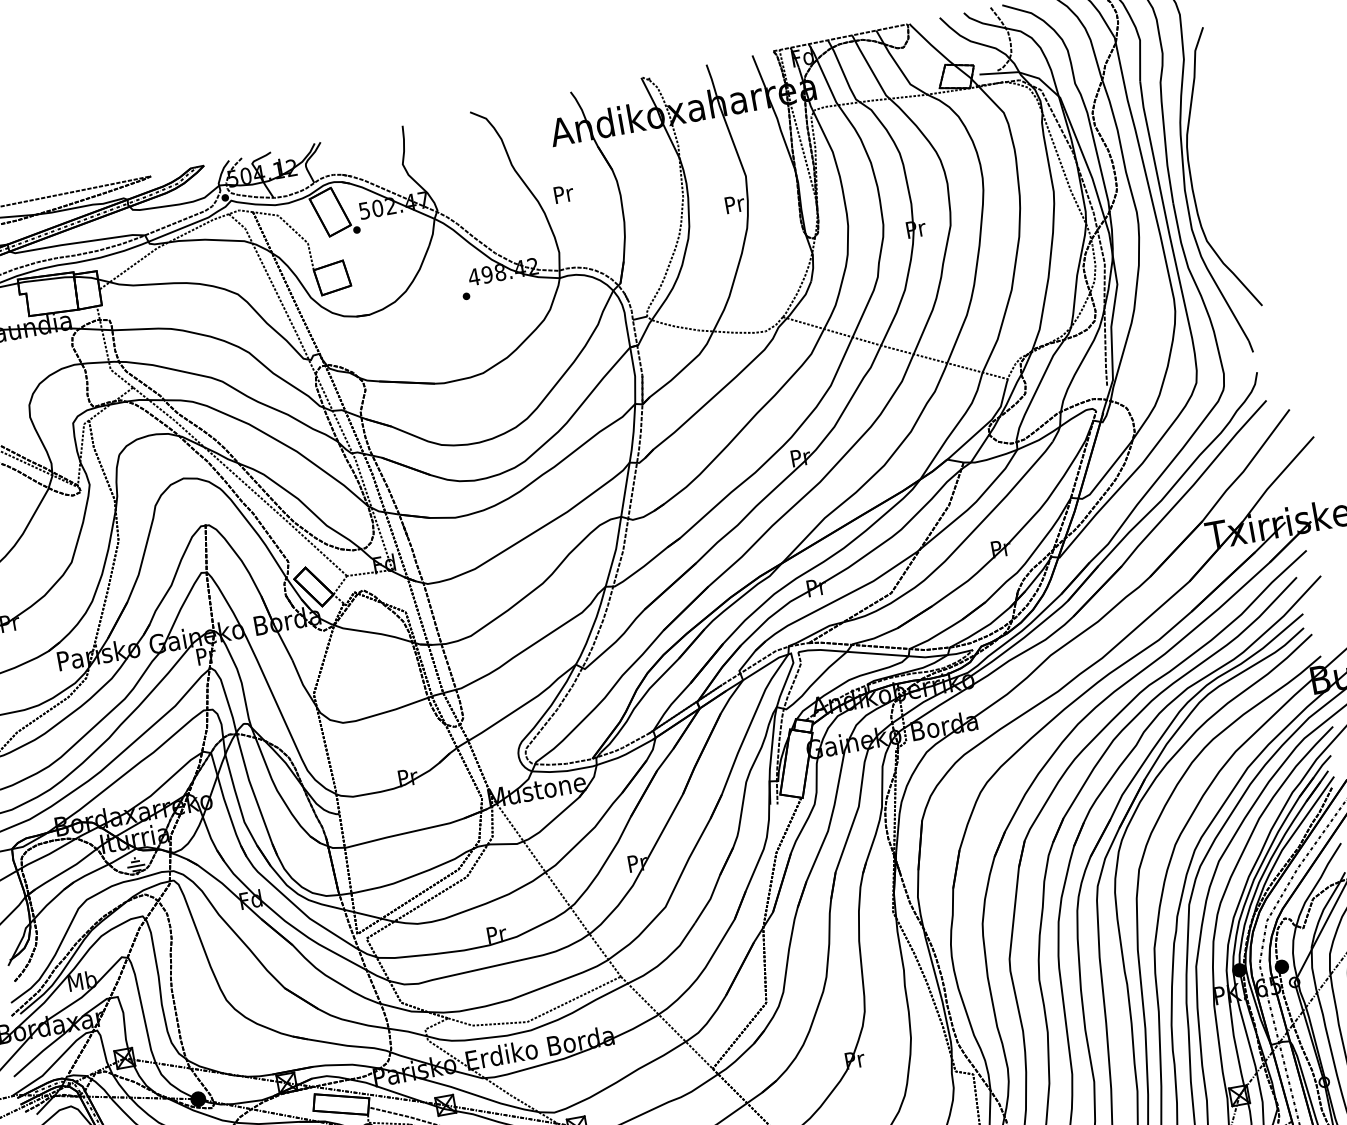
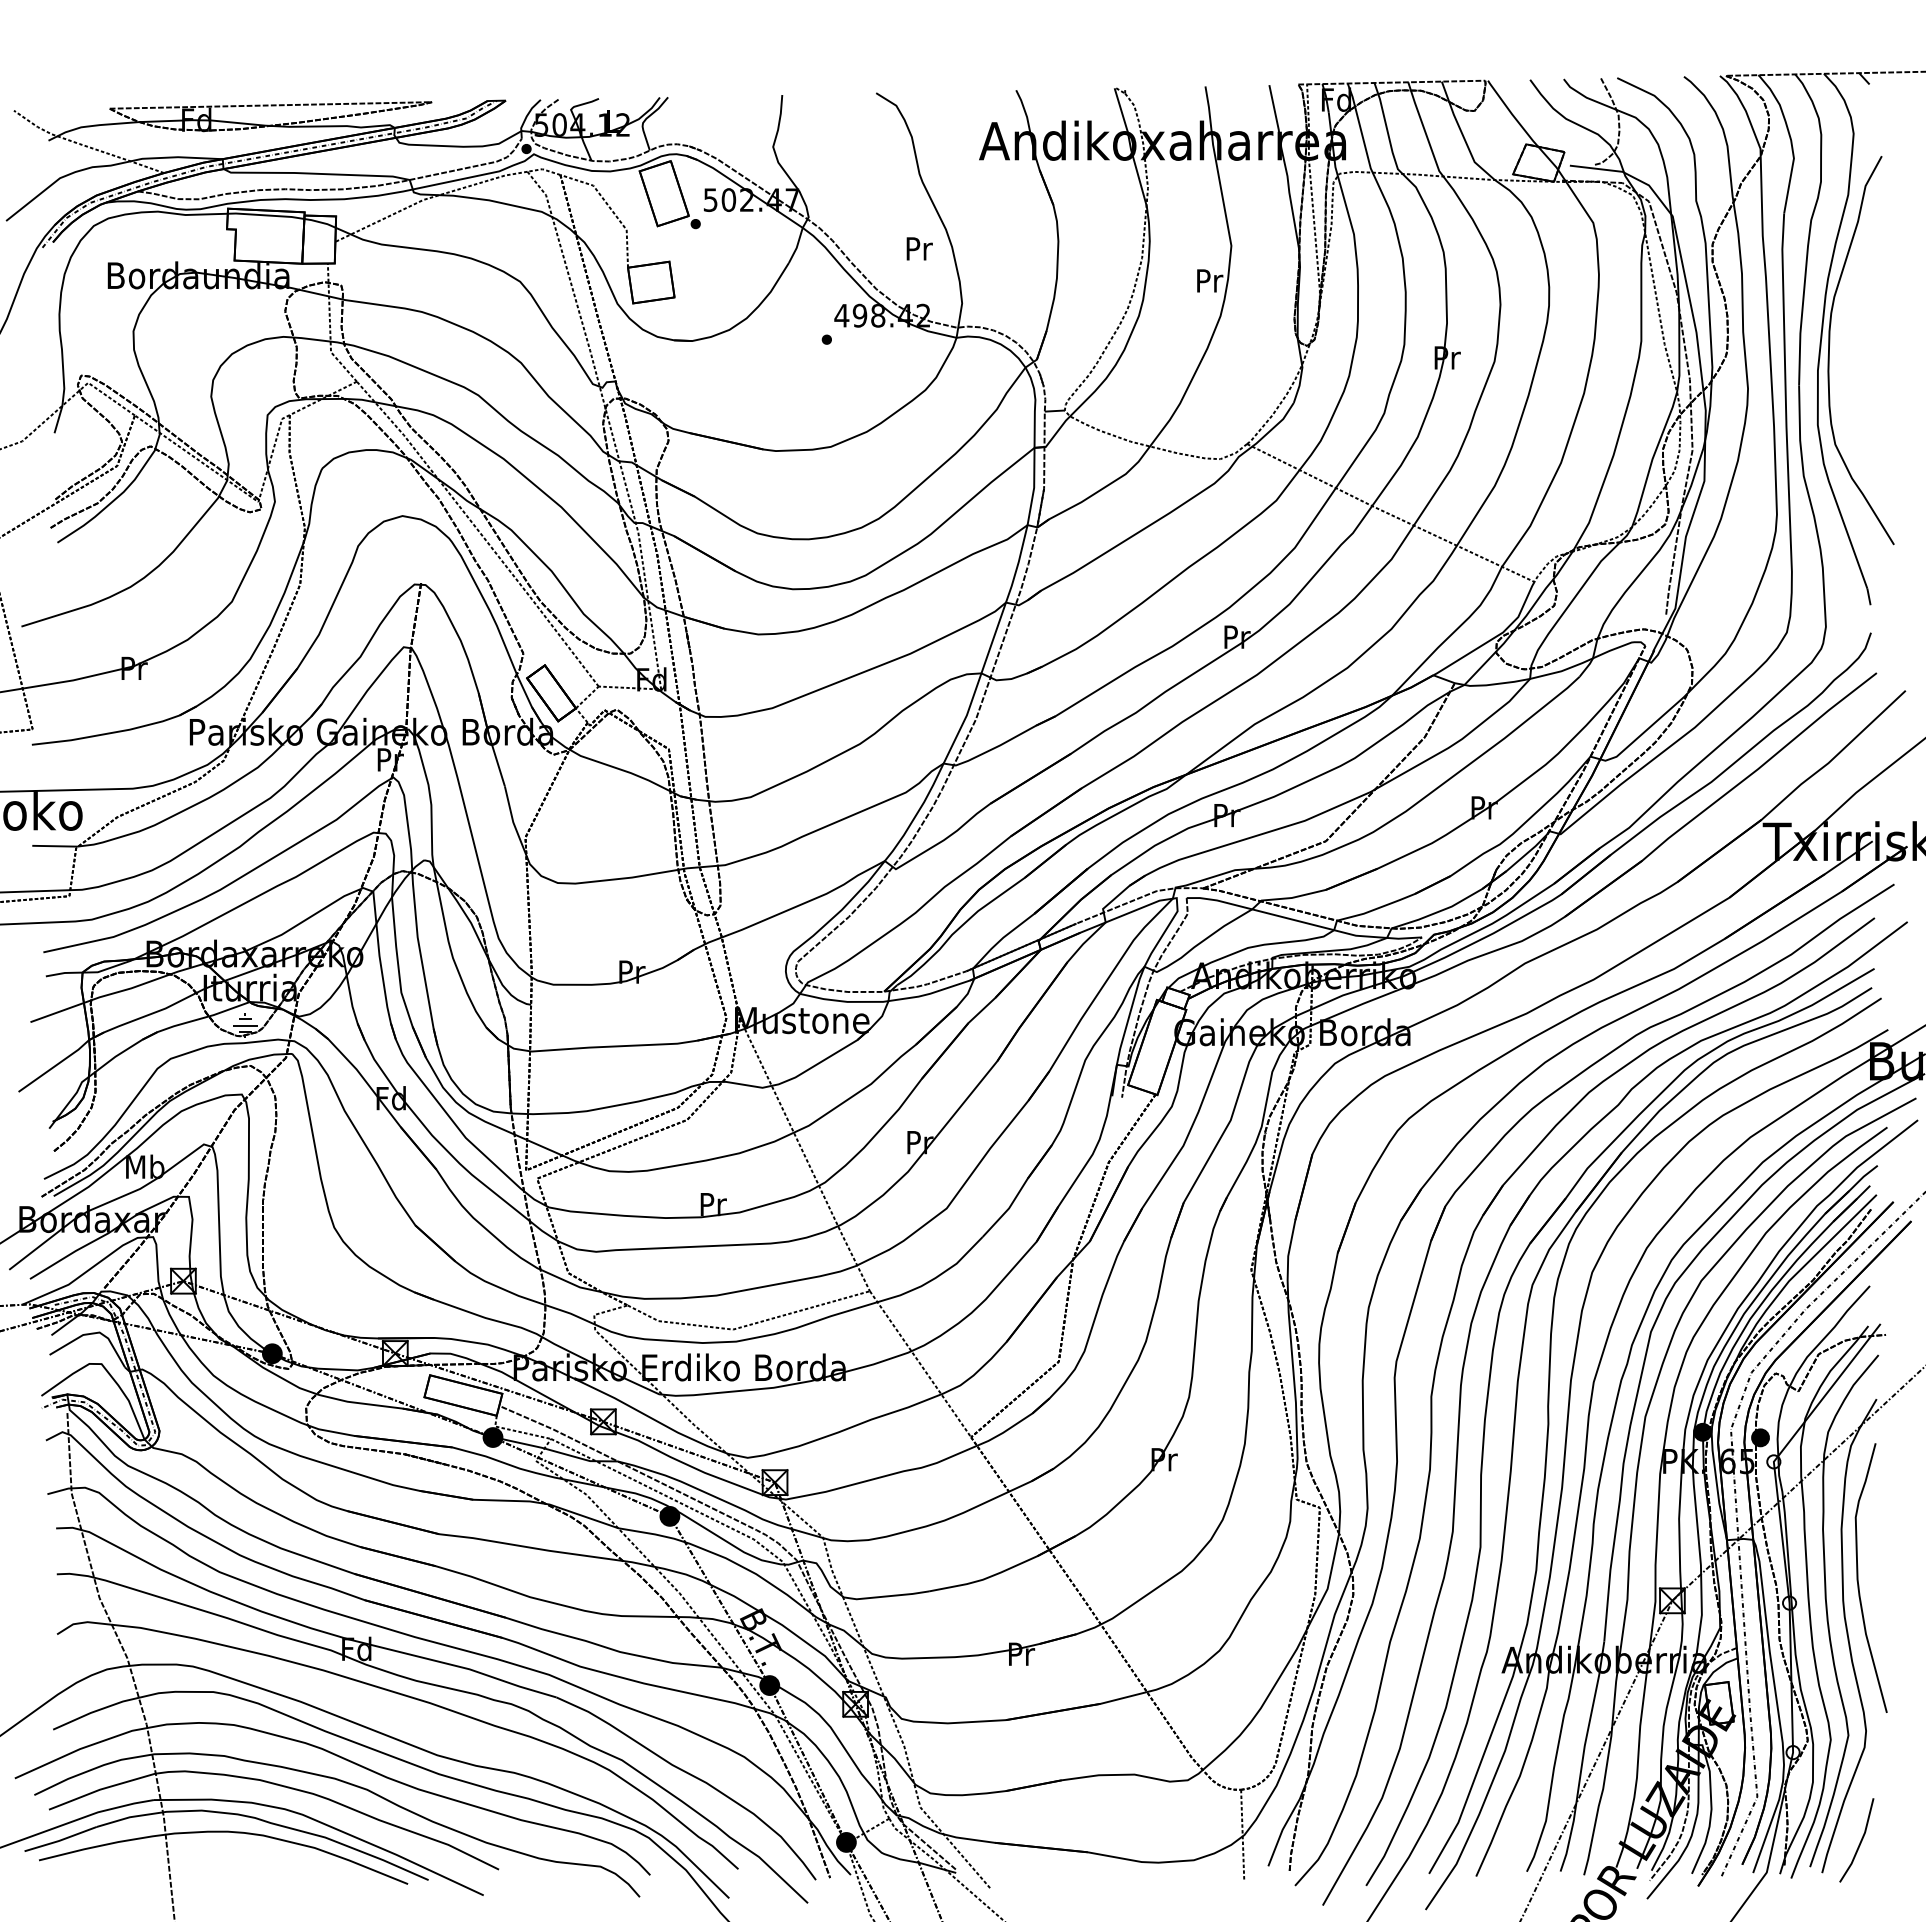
text: (563, 193) -> (919, 248), moved

